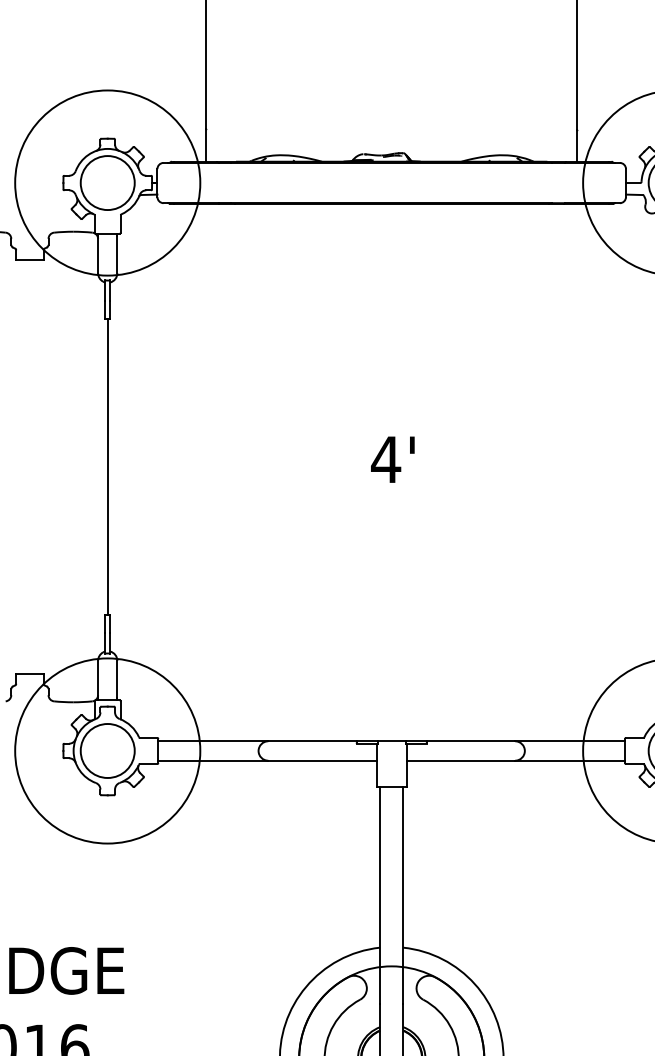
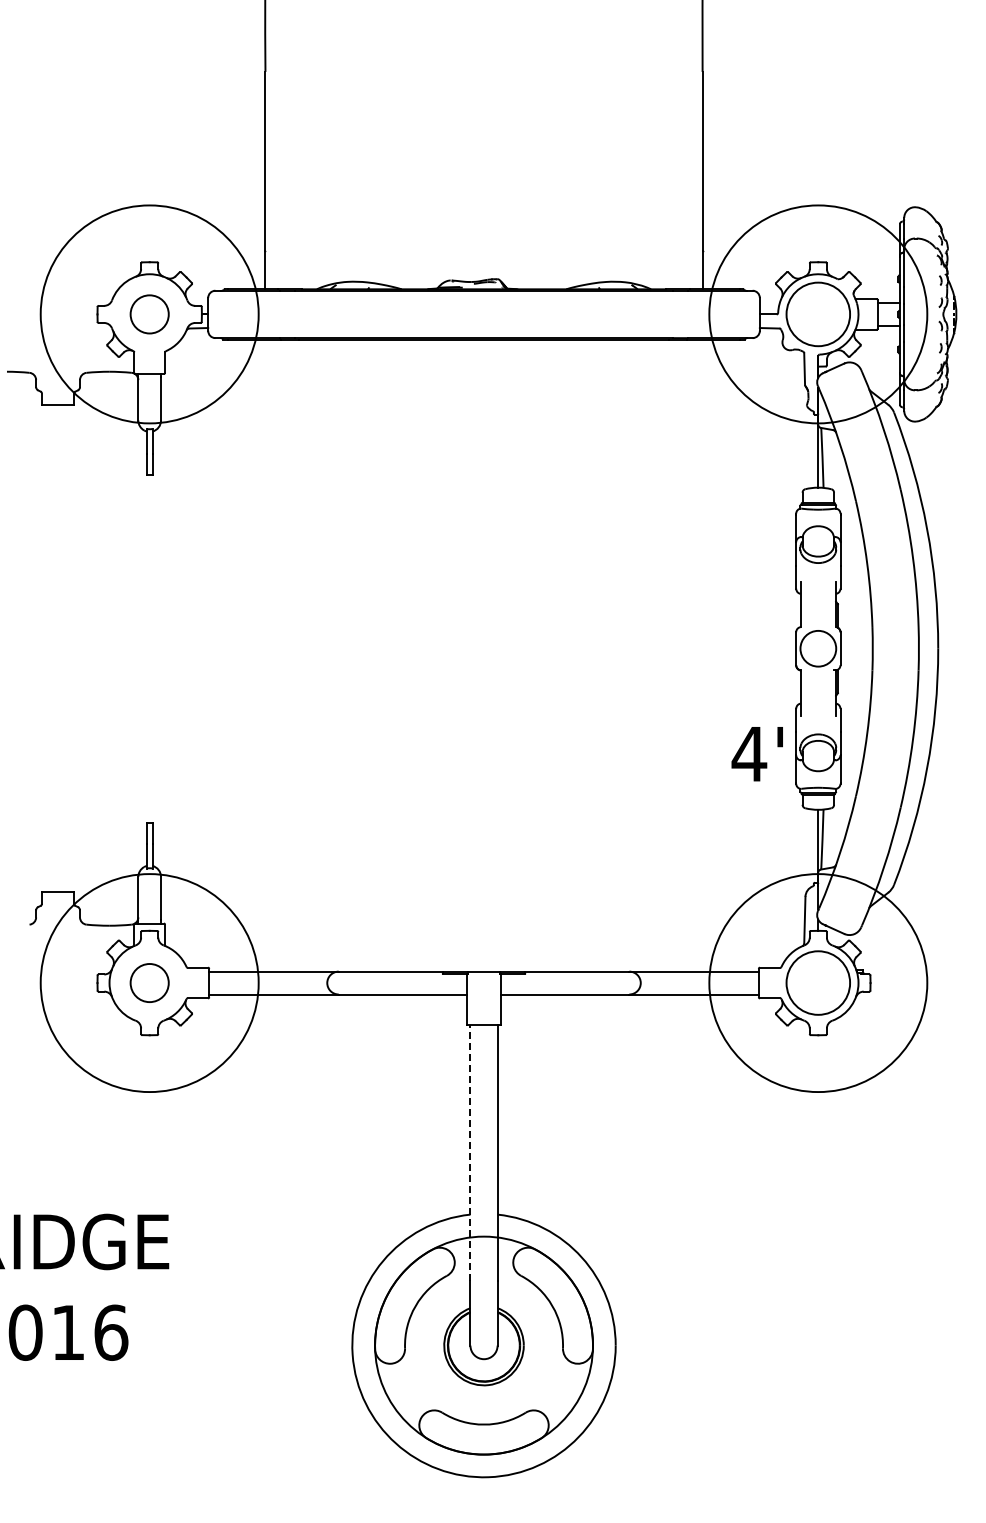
circle: (107, 183) -> (149, 314), size x0.6
text: (392, 460) -> (756, 754), moved
line: (107, 466) -> (149, 648), removed
circle: (107, 750) -> (149, 982), size x0.6
line: (380, 894) -> (470, 1152), solid -> dashed

